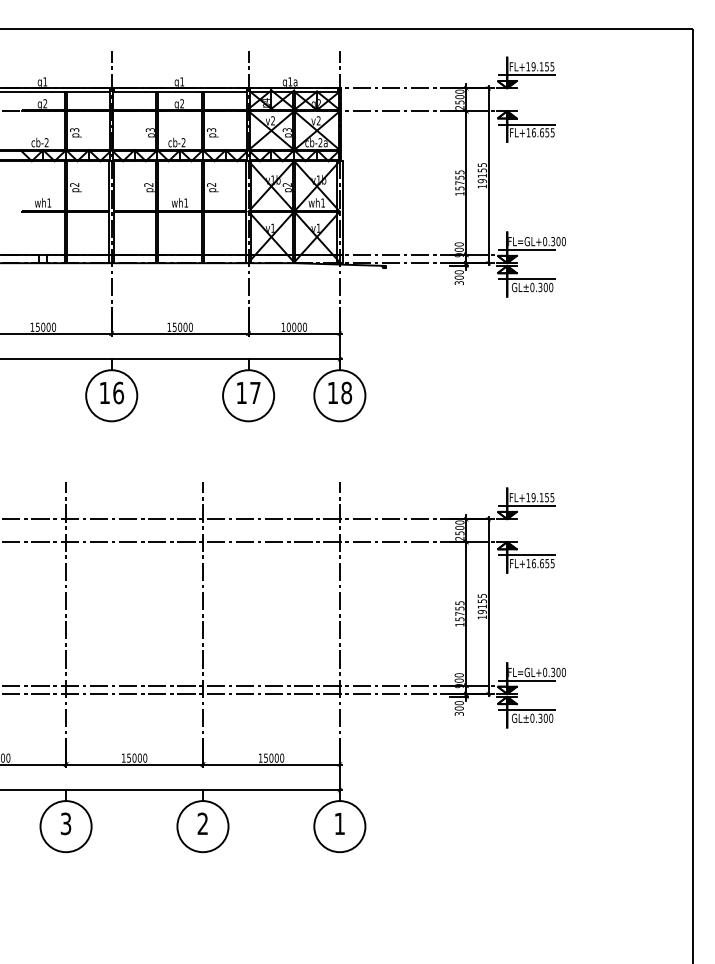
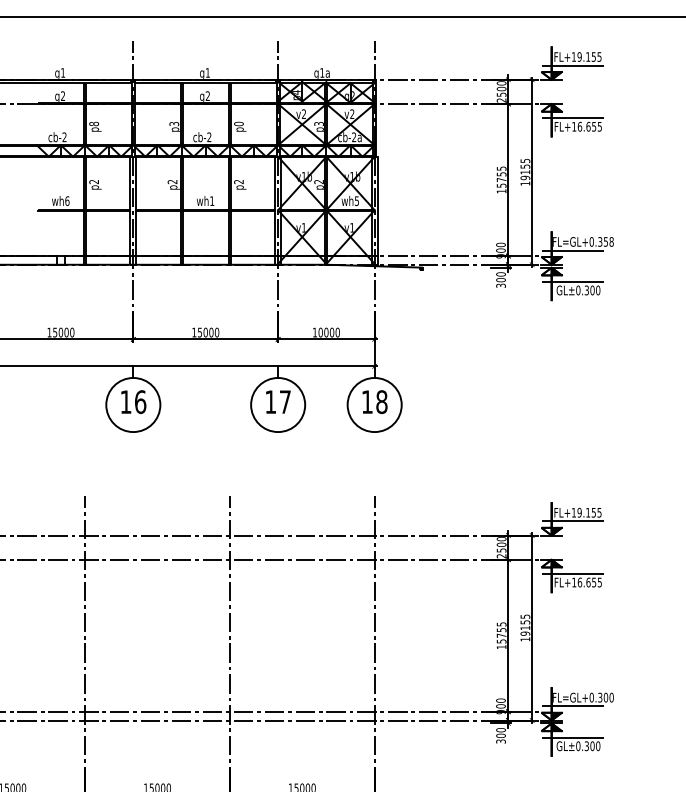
text: (74, 130) -> (93, 124), p3 -> p8
text: (211, 130) -> (238, 124), p3 -> p0
text: (49, 202) -> (67, 200), wh1 -> wh6
text: (323, 202) -> (357, 200), wh1 -> wh5
text: (560, 241) -> (608, 241), FL=GL+0.300 -> FL=GL+0.358

